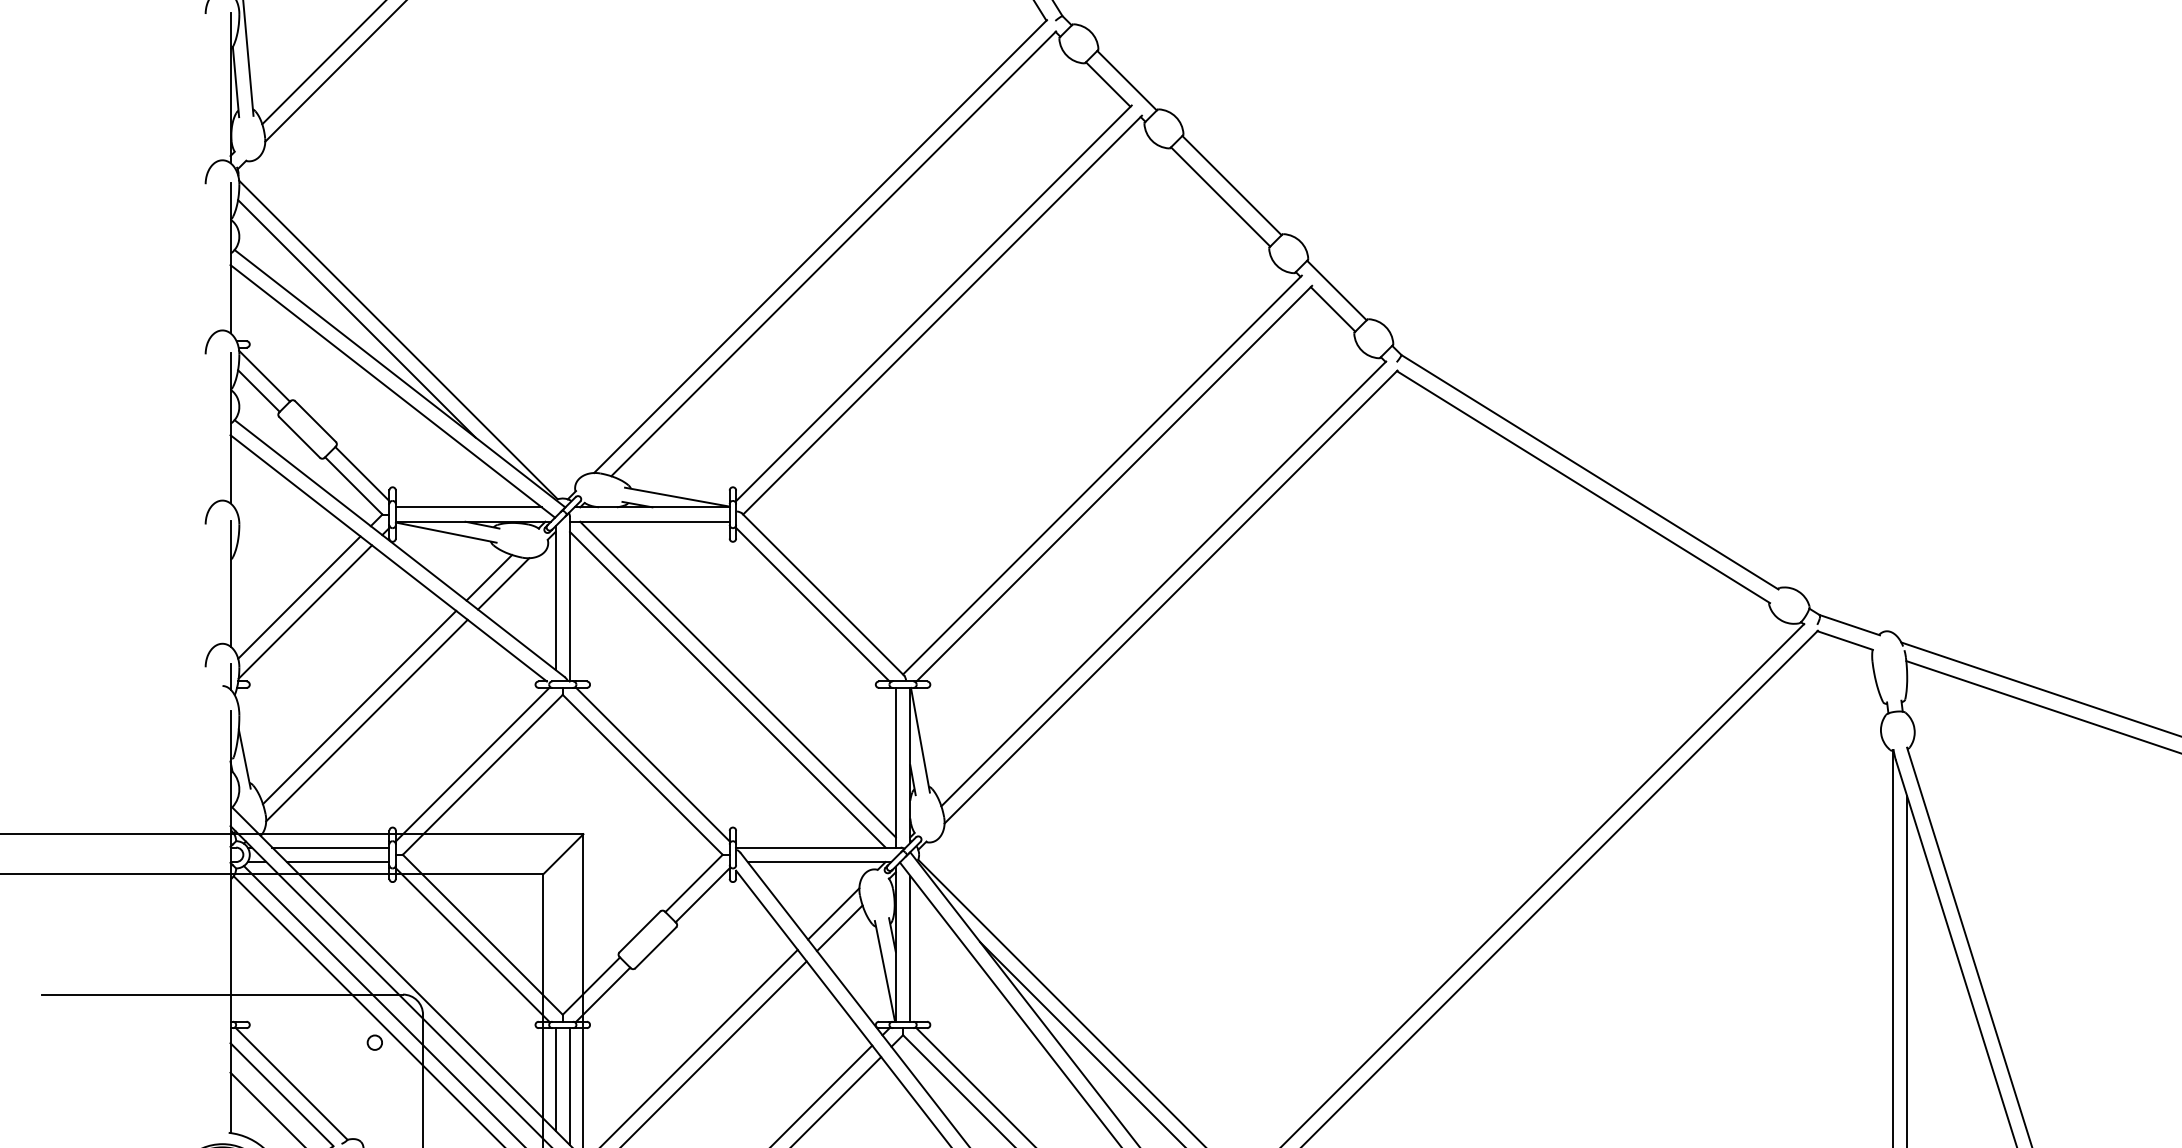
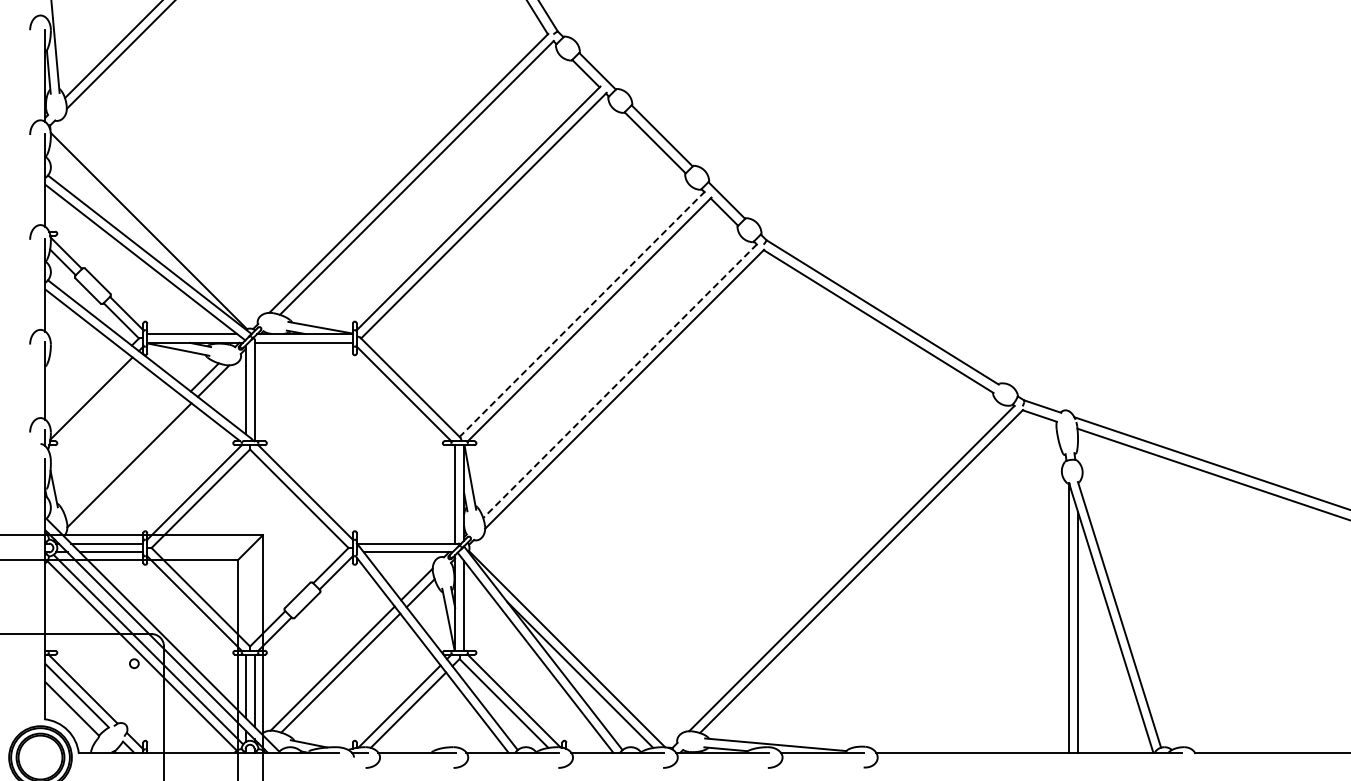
line: (357, 318) -> (123, 217), removed
line: (1102, 475) -> (582, 314), solid -> dashed
line: (1164, 584) -> (620, 381), solid -> dashed
line: (298, 597) -> (87, 389), removed
line: (737, 678) -> (357, 439), removed
line: (727, 689) -> (351, 446), removed
line: (358, 706) -> (124, 456), removed

